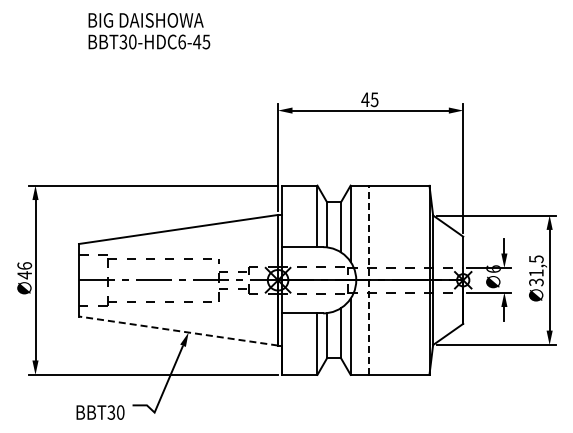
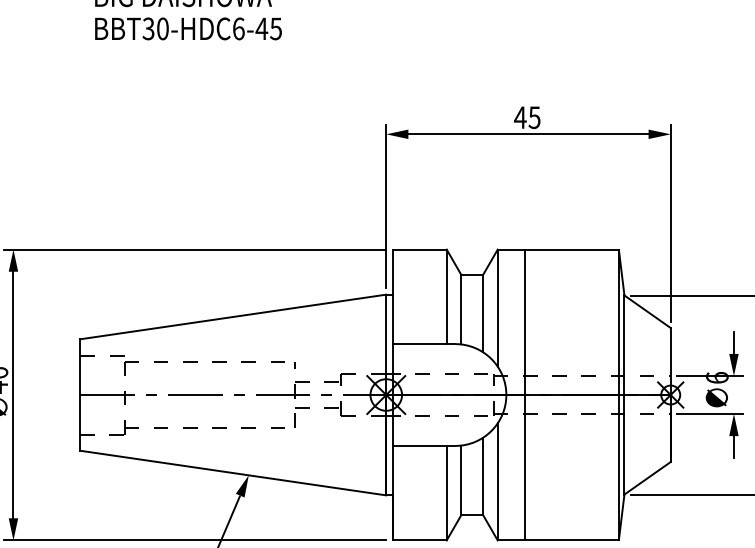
line: (368, 280) -> (525, 395), dashed -> solid
line: (178, 331) -> (233, 473), dashed -> solid

